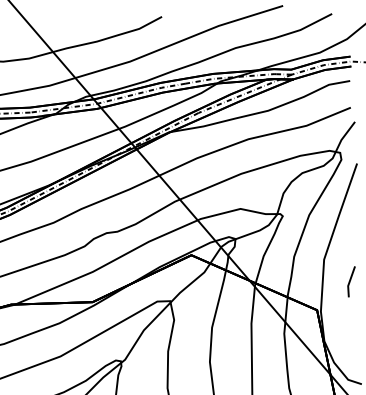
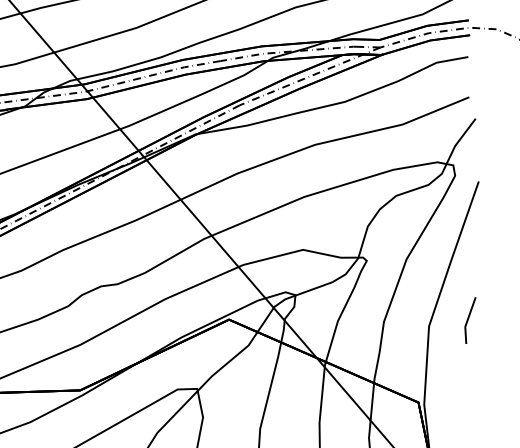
line: (351, 280) -> (470, 318), moved

